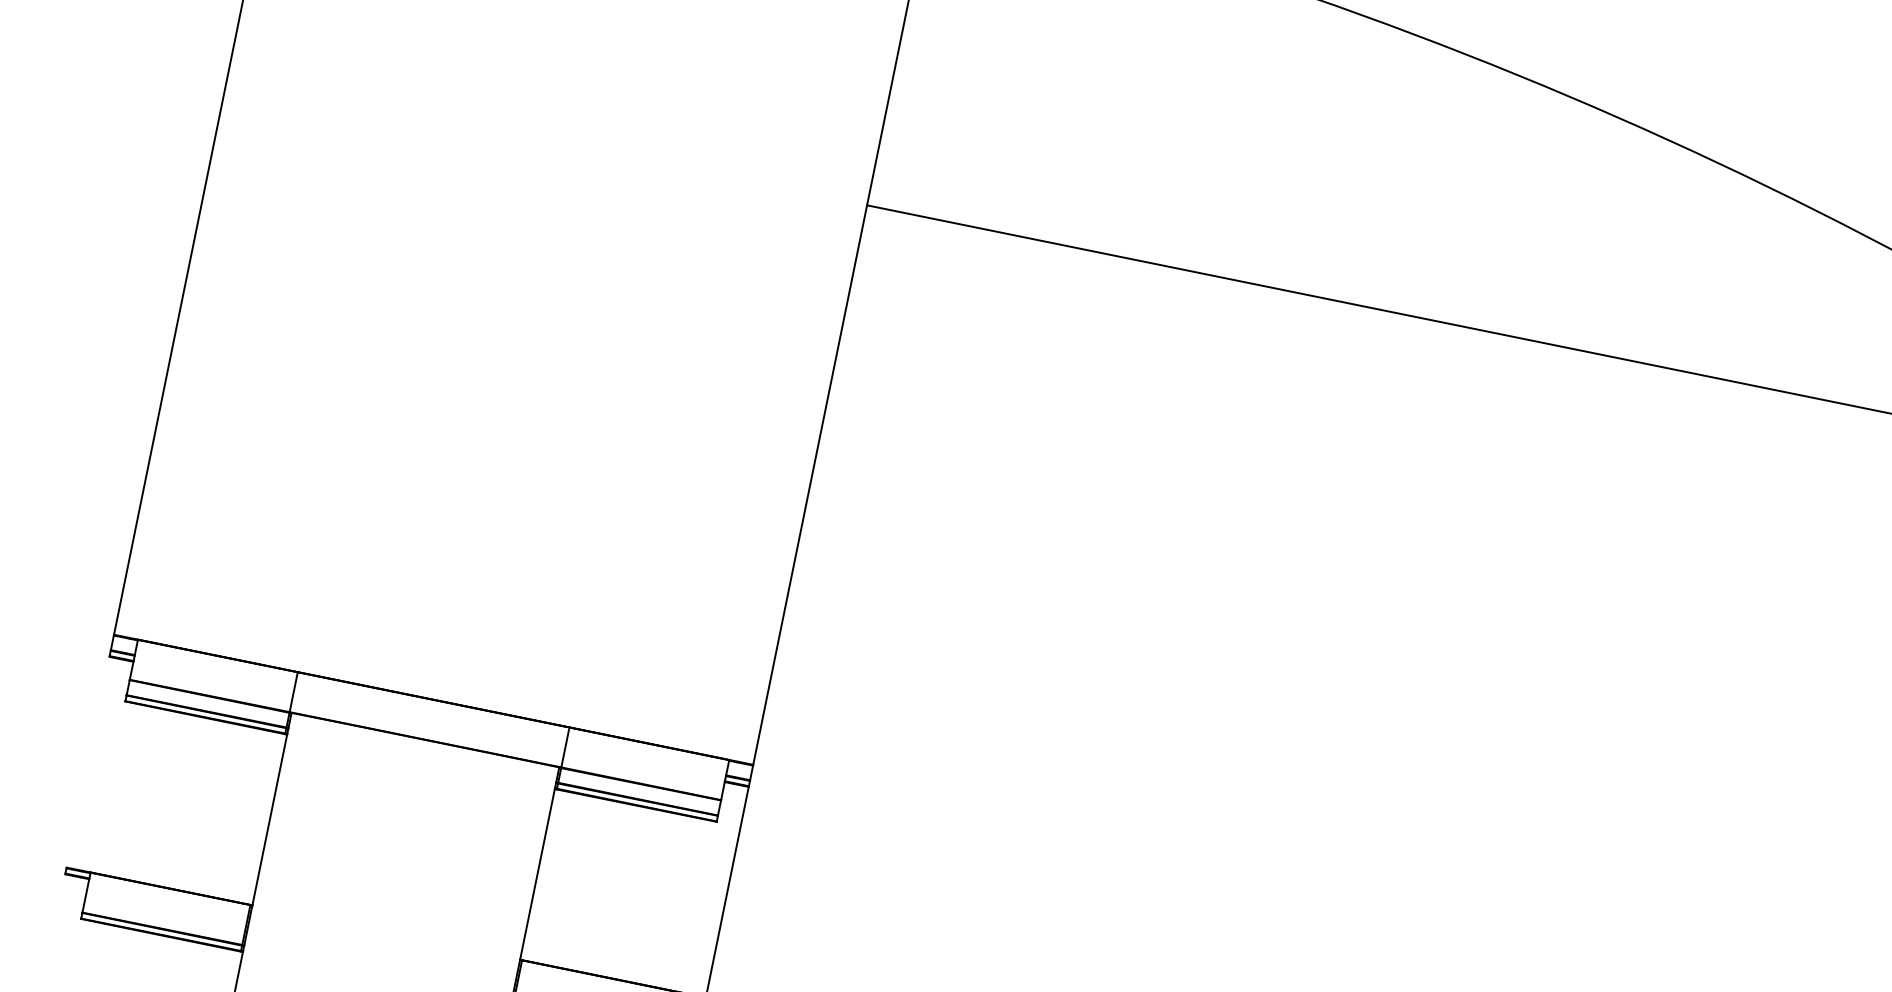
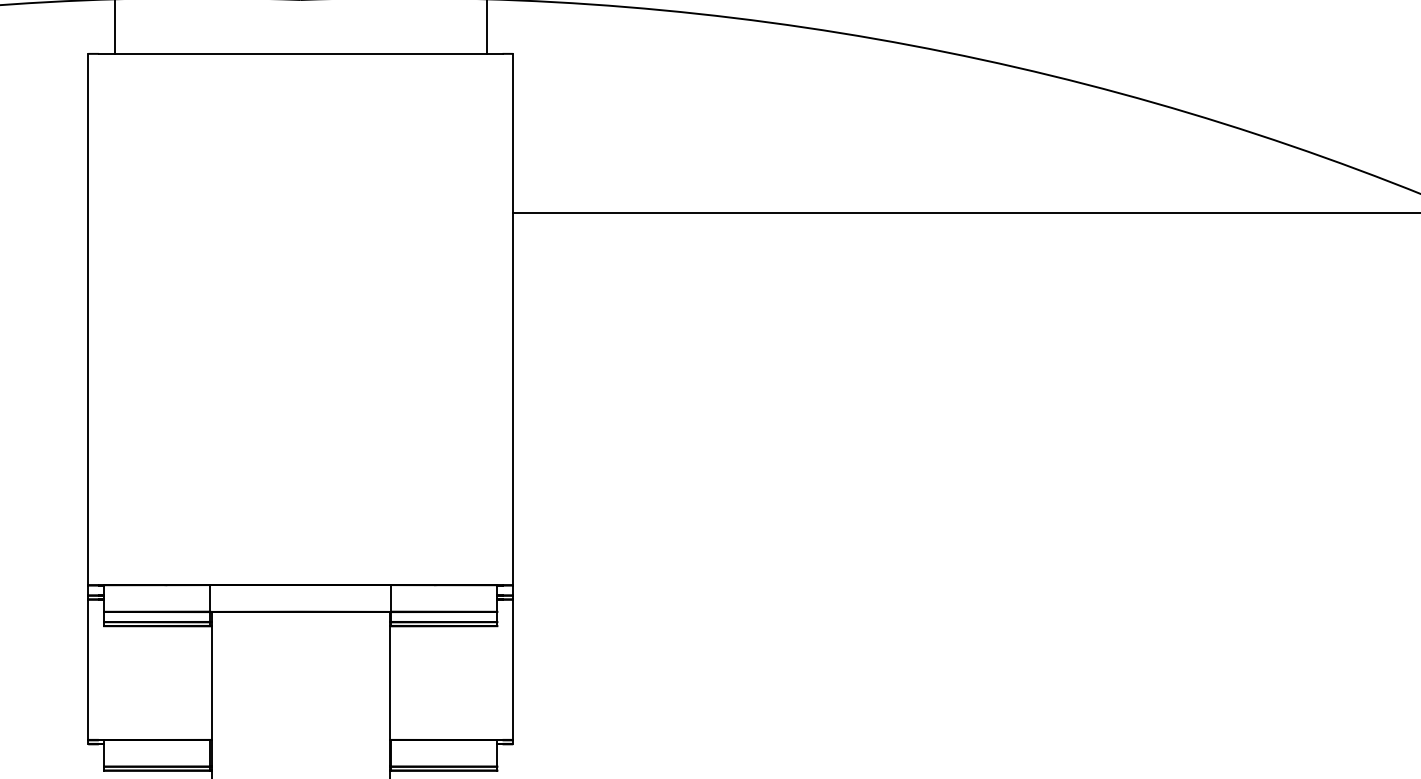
line: (88, 761) -> (88, 669), added

